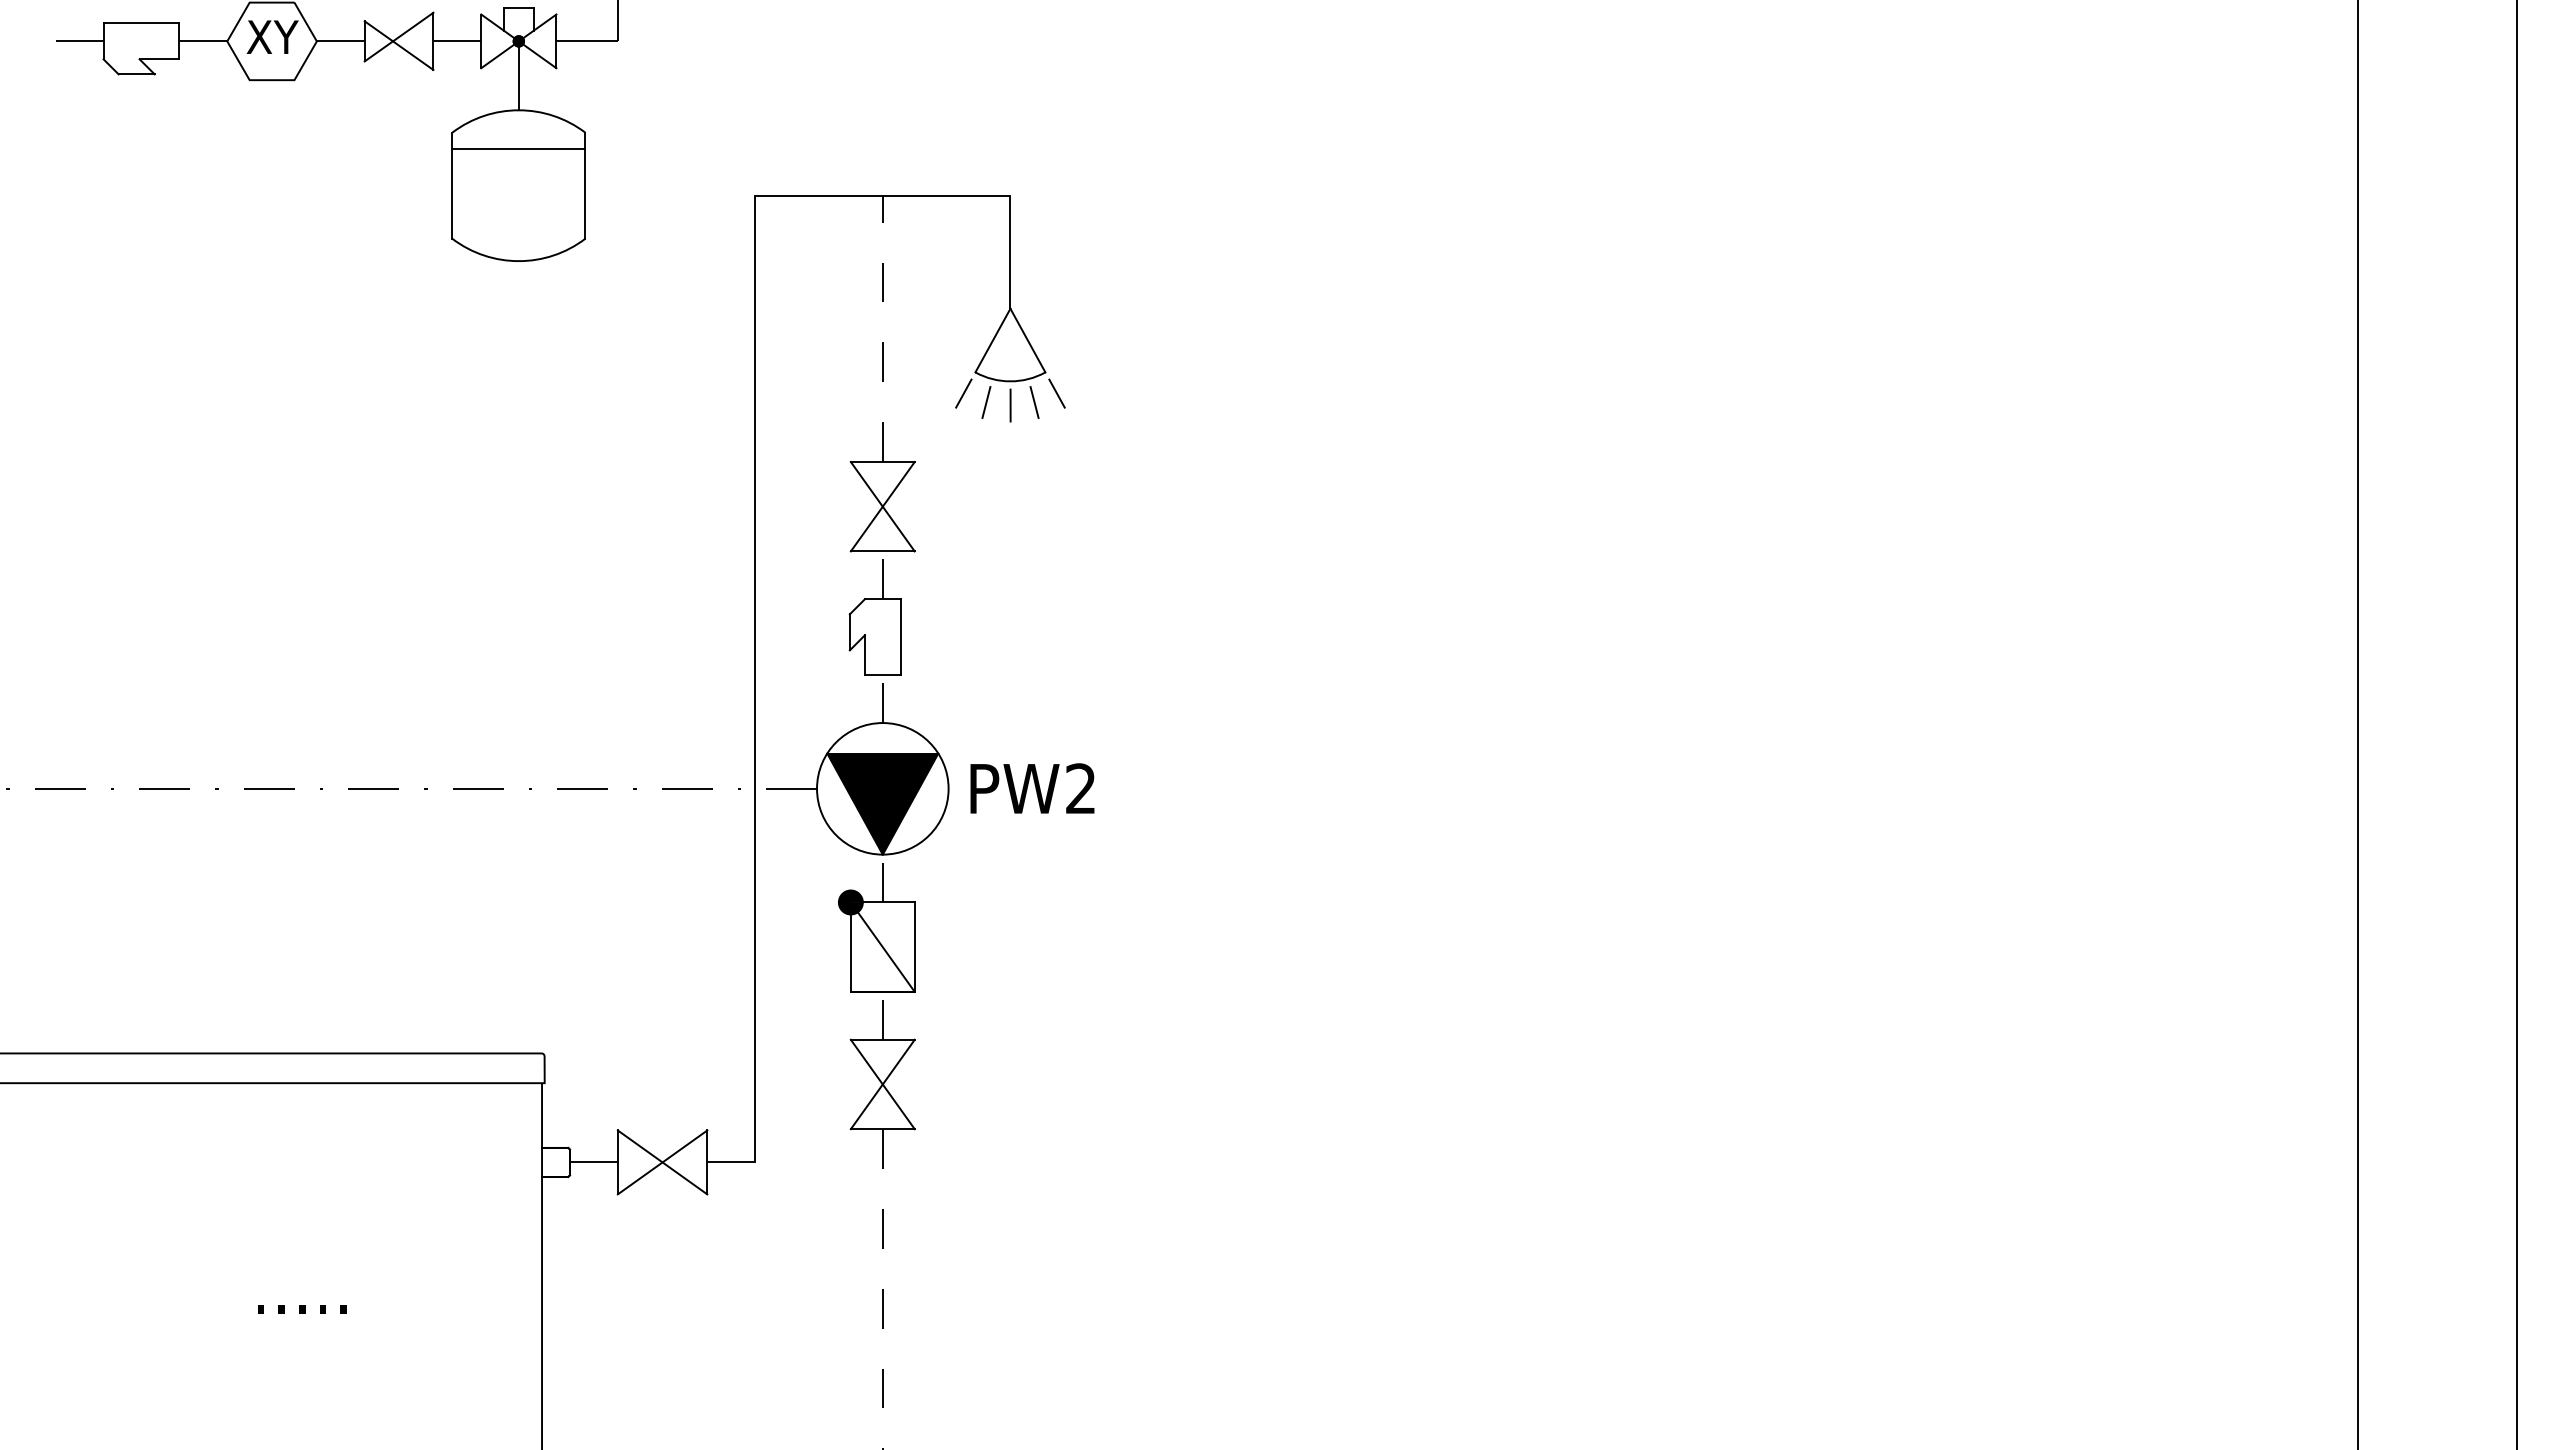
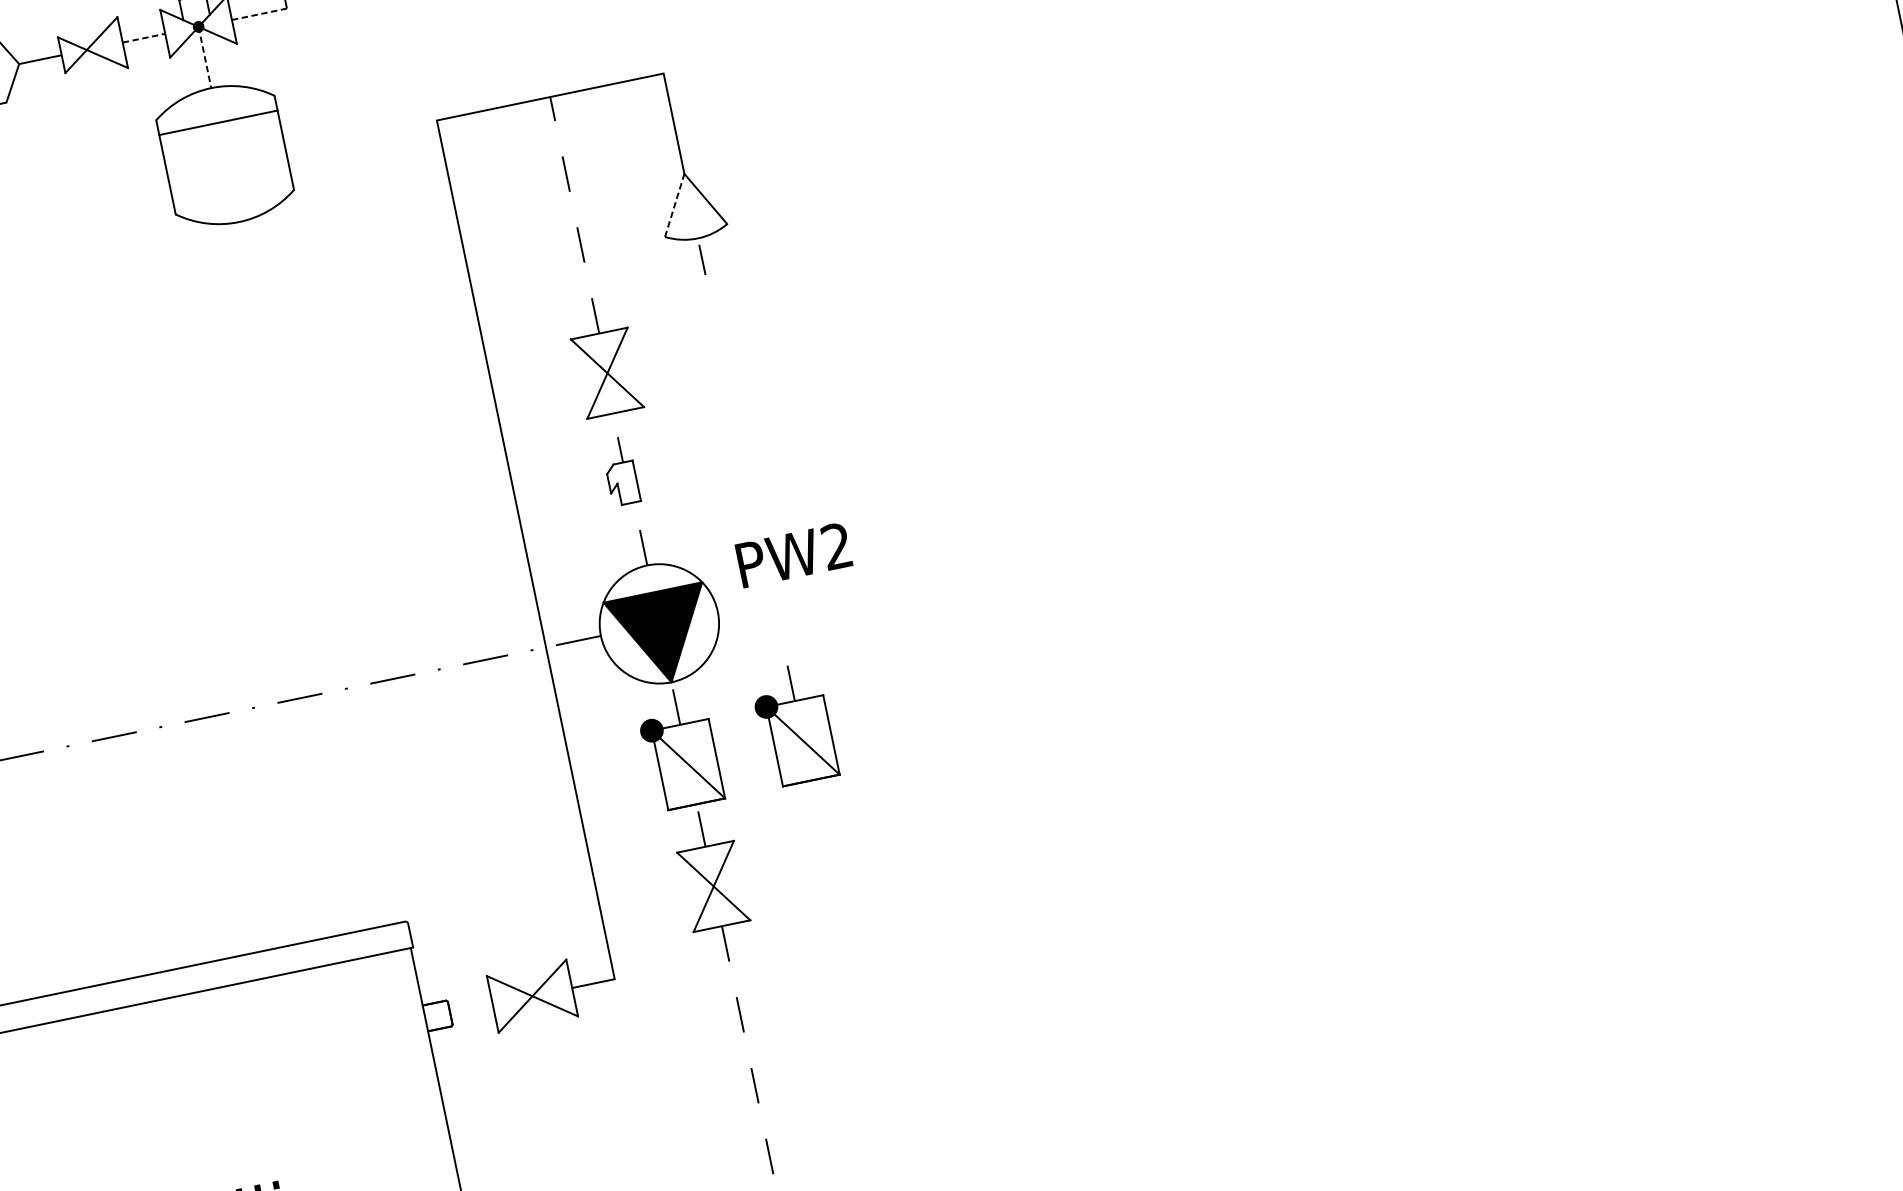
line: (457, 41) -> (144, 38), solid -> dashed
line: (587, 41) -> (259, 14), solid -> dashed
line: (518, 76) -> (204, 58), solid -> dashed
line: (993, 340) -> (675, 205), solid -> dashed
line: (963, 393) -> (658, 257), removed
line: (1056, 393) -> (740, 240), removed
line: (986, 402) -> (680, 261), removed
line: (1034, 402) -> (723, 252), removed
part: (874, 617) -> (620, 473), size x0.6
text: (1032, 788) -> (793, 554), moved
part: (1005, 927) -> (793, 724), added
line: (593, 1162) -> (471, 1009), removed

